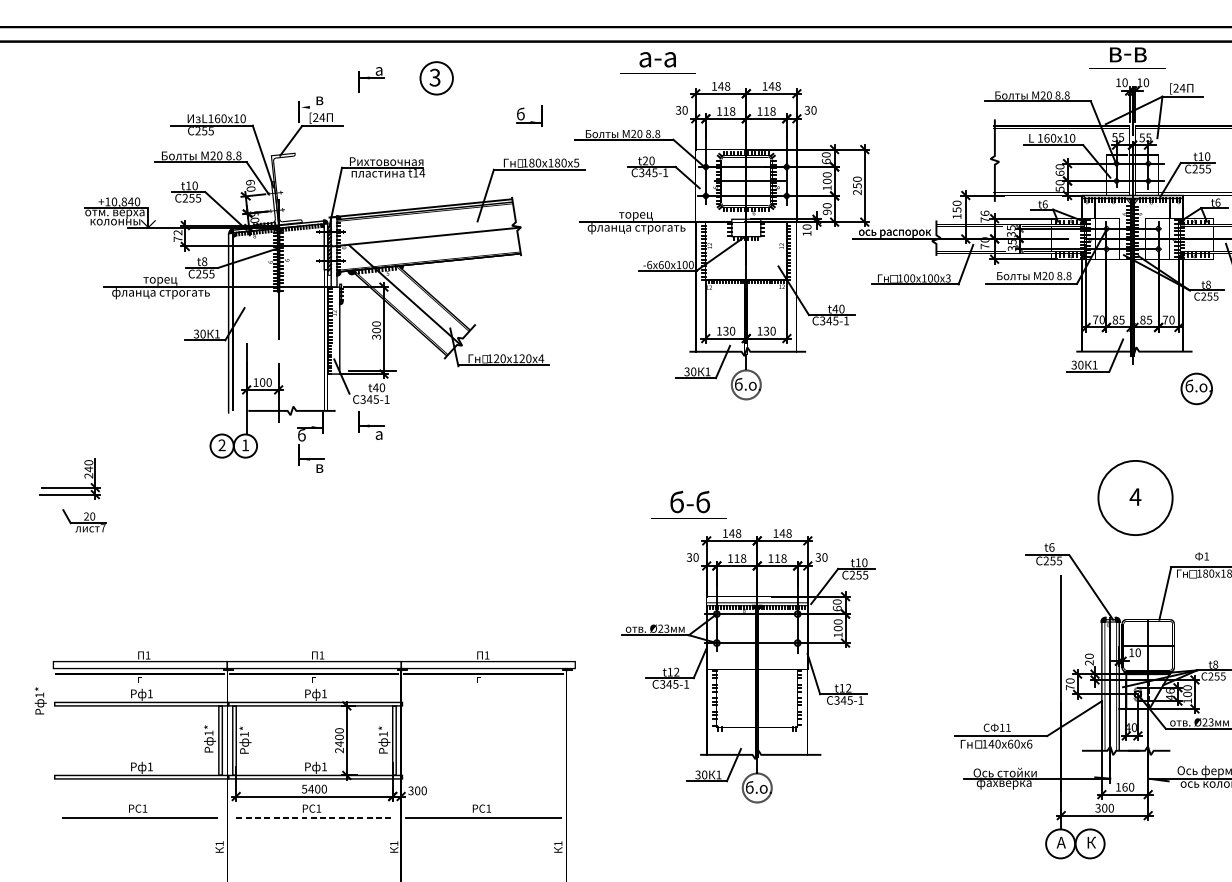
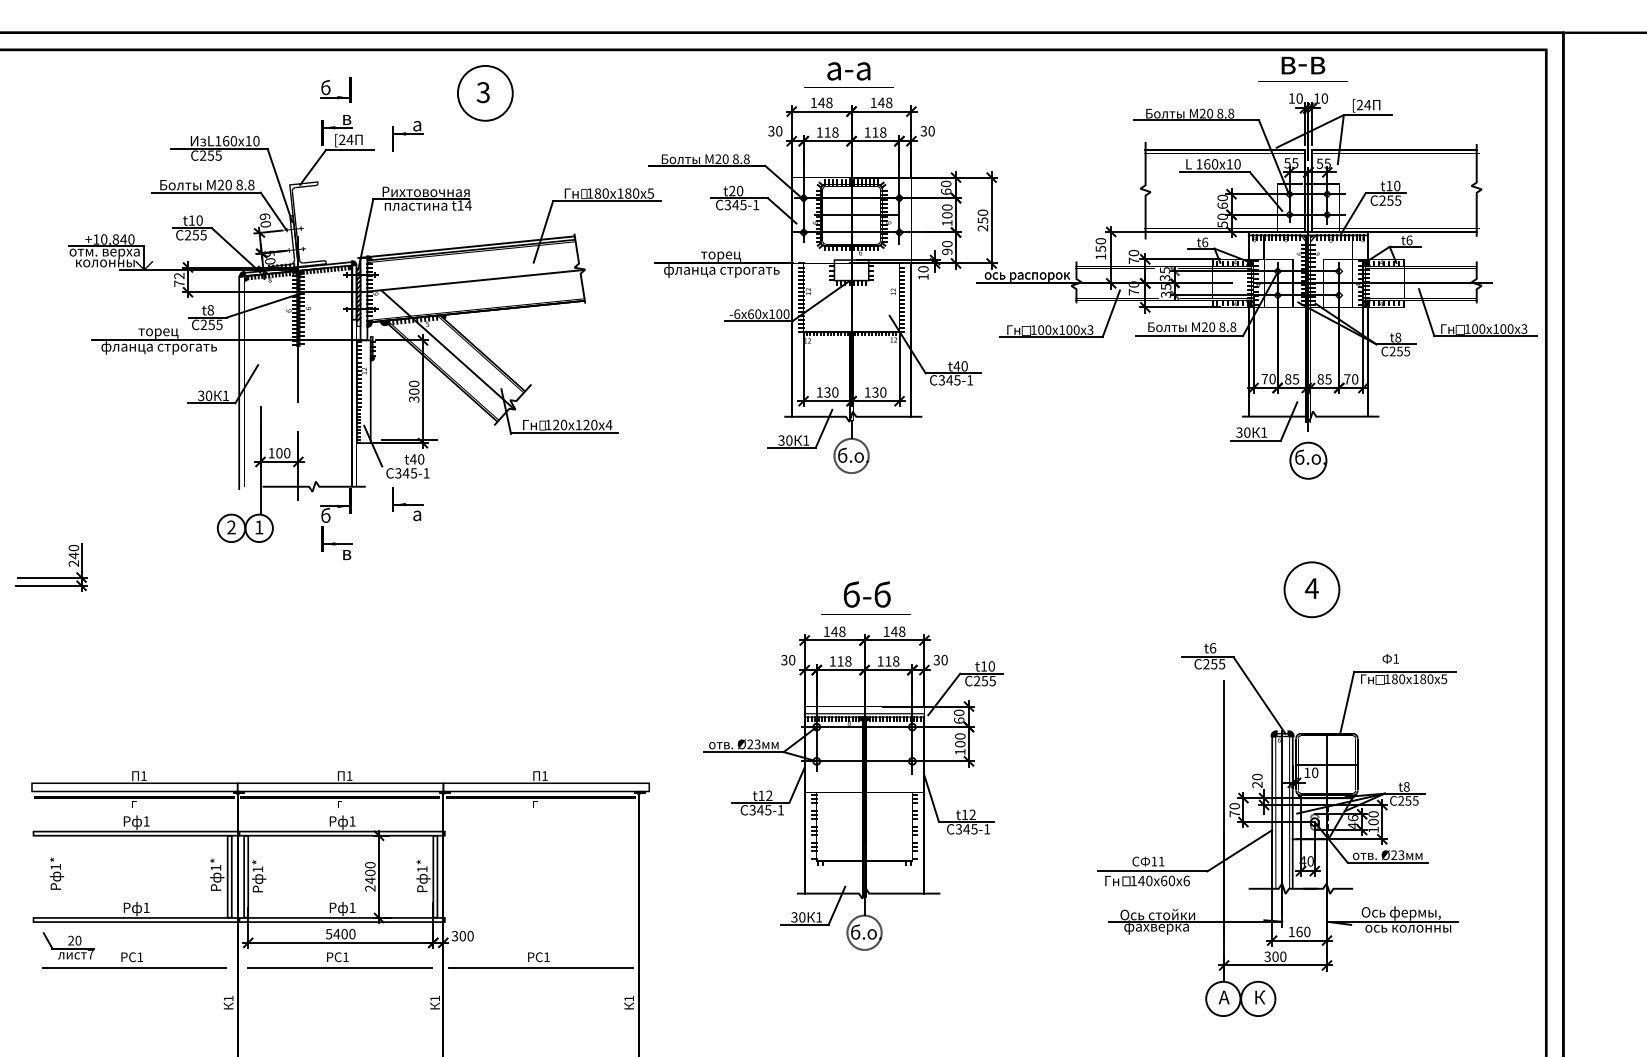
text: (657, 62) -> (848, 74), moved
circle: (435, 77) -> (484, 92), size x1.43
part: (370, 79) -> (407, 135), moved
line: (310, 107) -> (336, 127), added
part: (528, 115) -> (335, 89), moved
text: (984, 212) -> (1133, 252), 76 -> 70
part: (1196, 388) -> (1308, 460), moved
circle: (1135, 497) -> (1311, 589), size x0.62
text: (688, 504) -> (865, 597), moved
part: (84, 520) -> (68, 945), moved
text: (40, 700) -> (56, 873), moved
line: (314, 818) -> (340, 968), dashed -> solid

